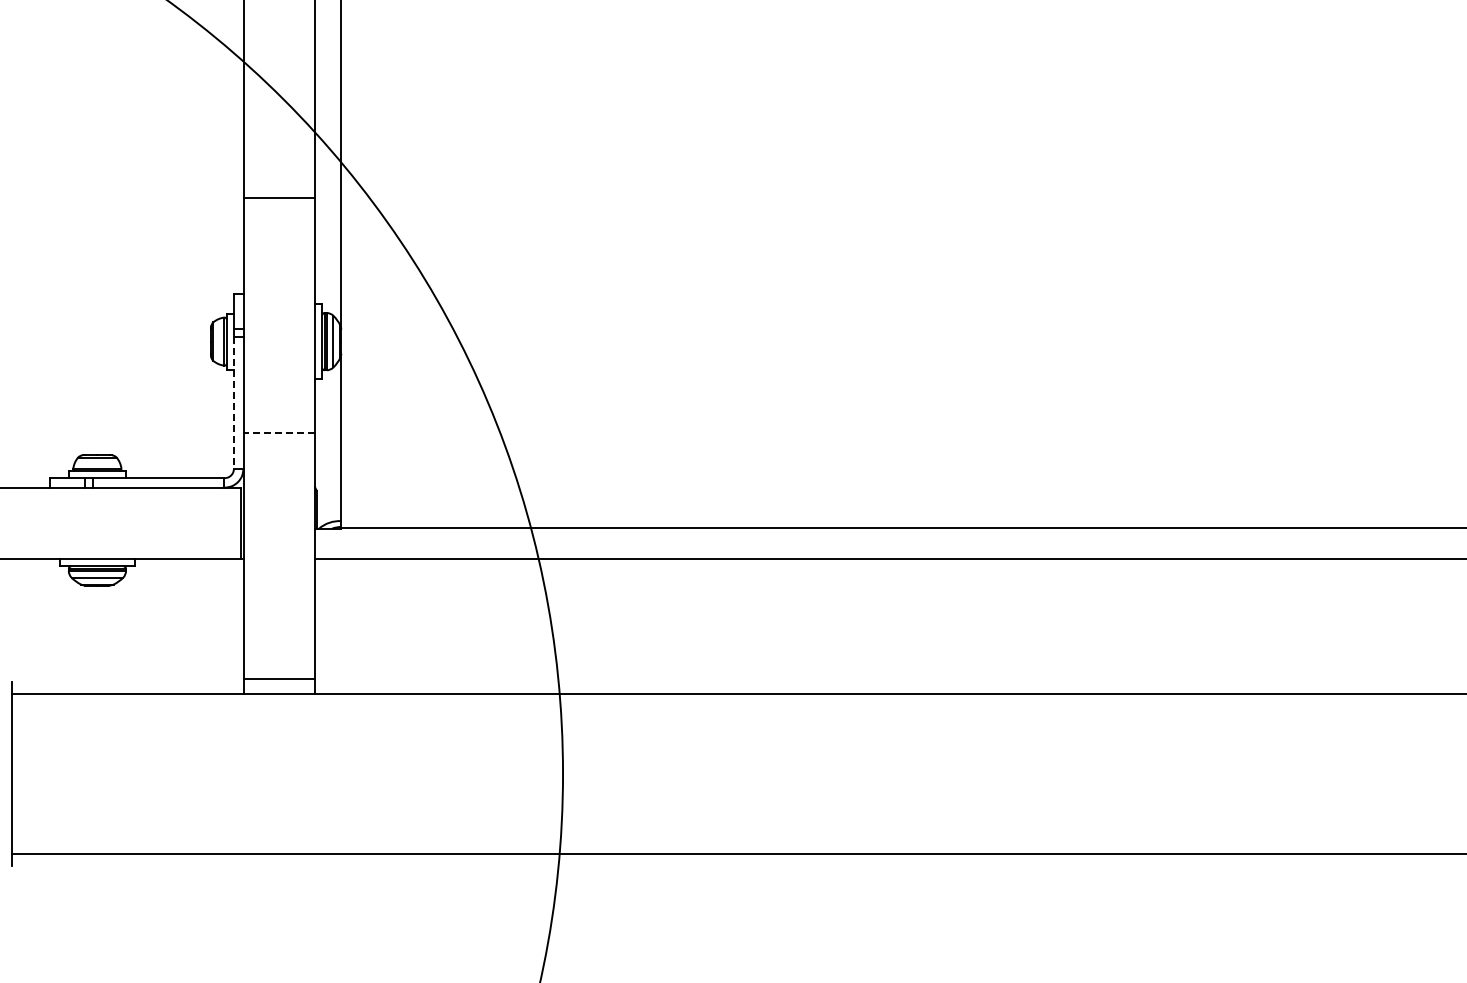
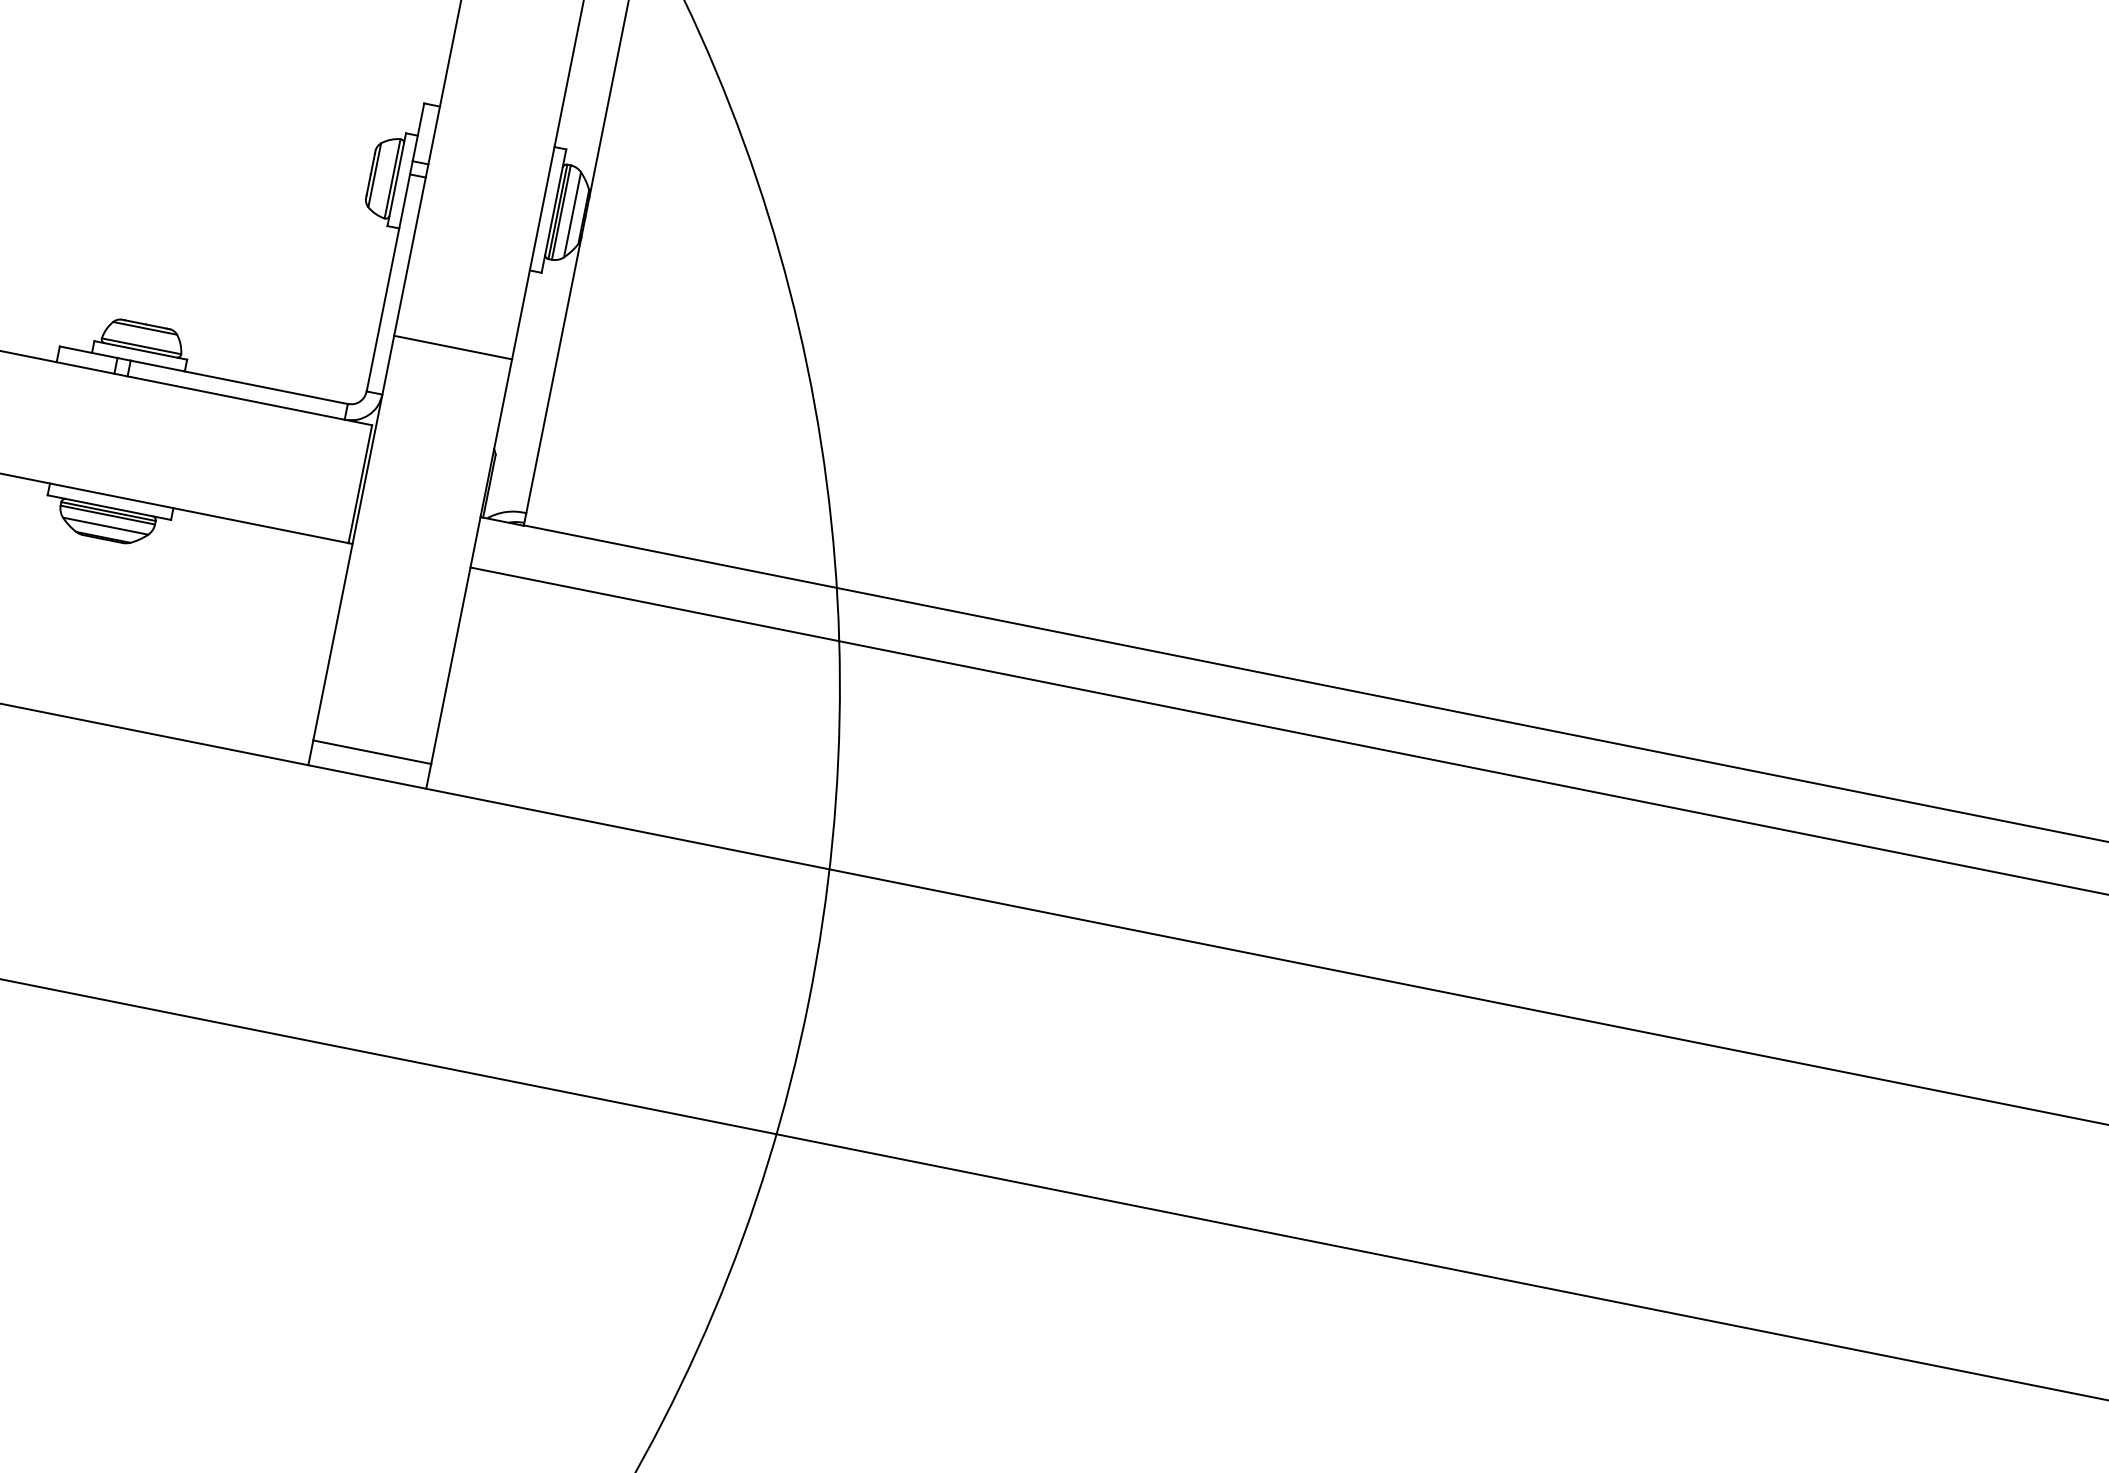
line: (233, 402) -> (387, 282), dashed -> solid
line: (279, 433) -> (453, 348), dashed -> solid

